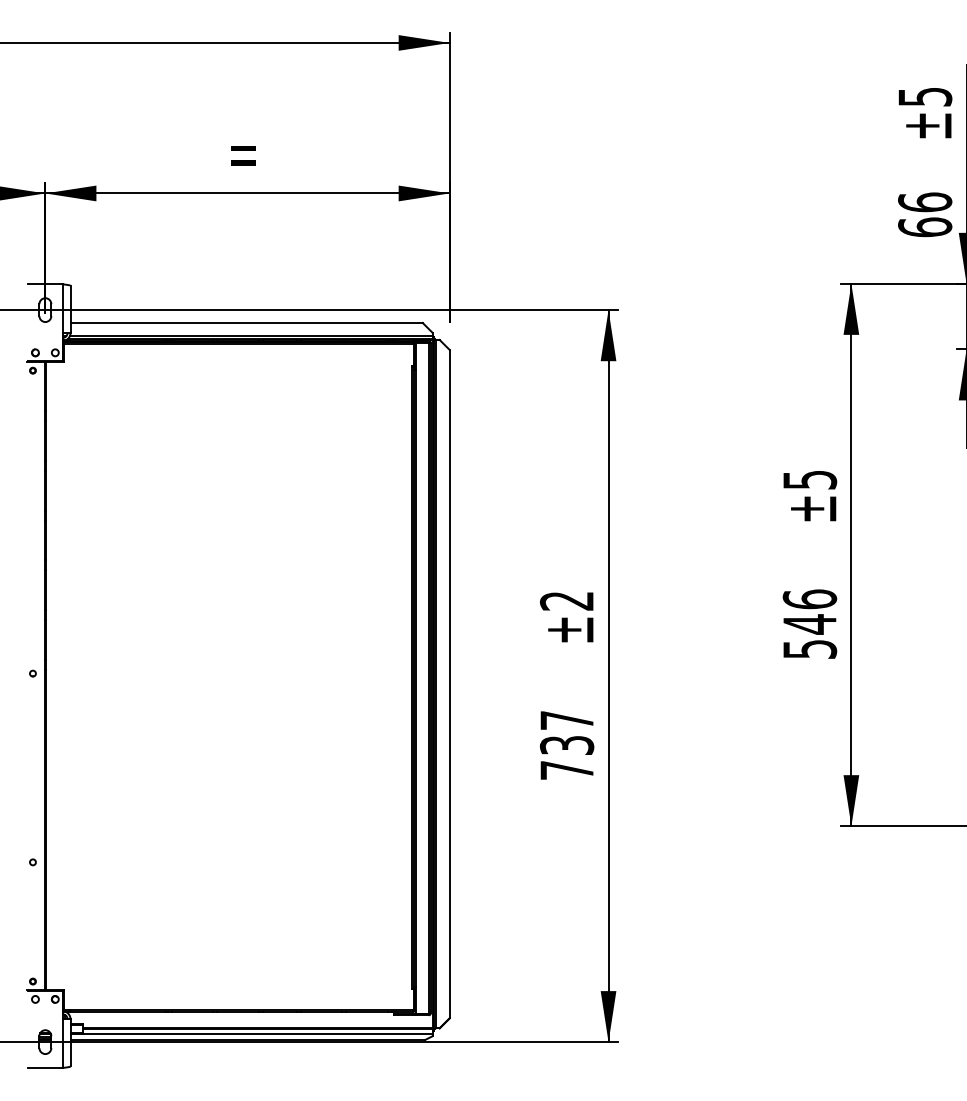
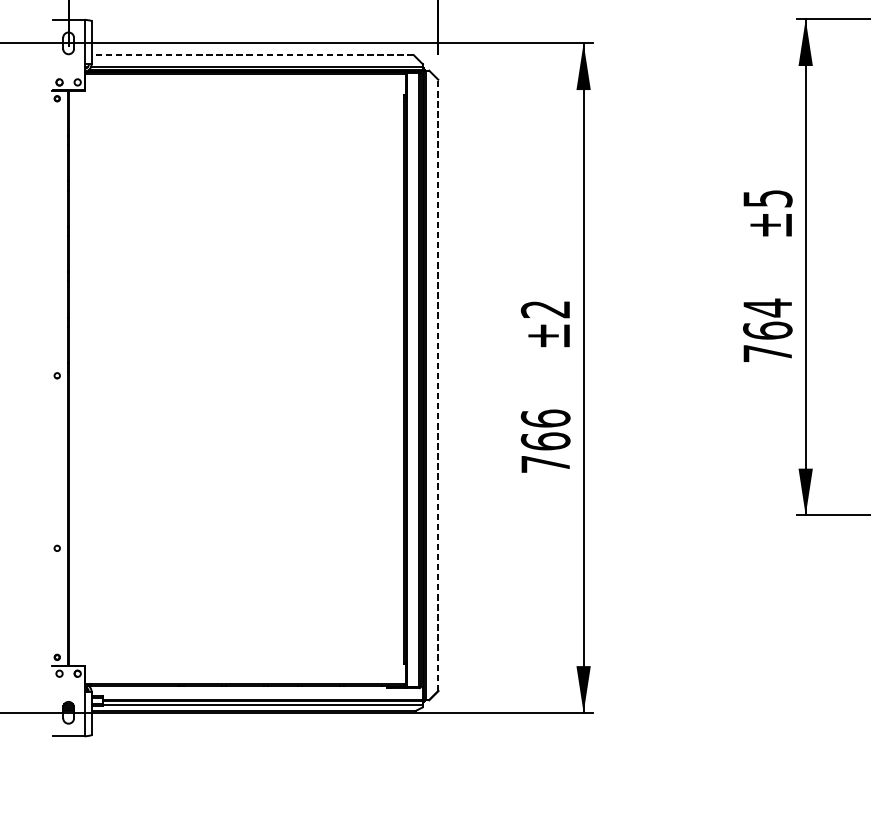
line: (246, 323) -> (252, 55), solid -> dashed
text: (809, 623) -> (767, 329), 546 -> 764
line: (449, 683) -> (438, 384), solid -> dashed
text: (566, 732) -> (545, 429), 737 -> 766

